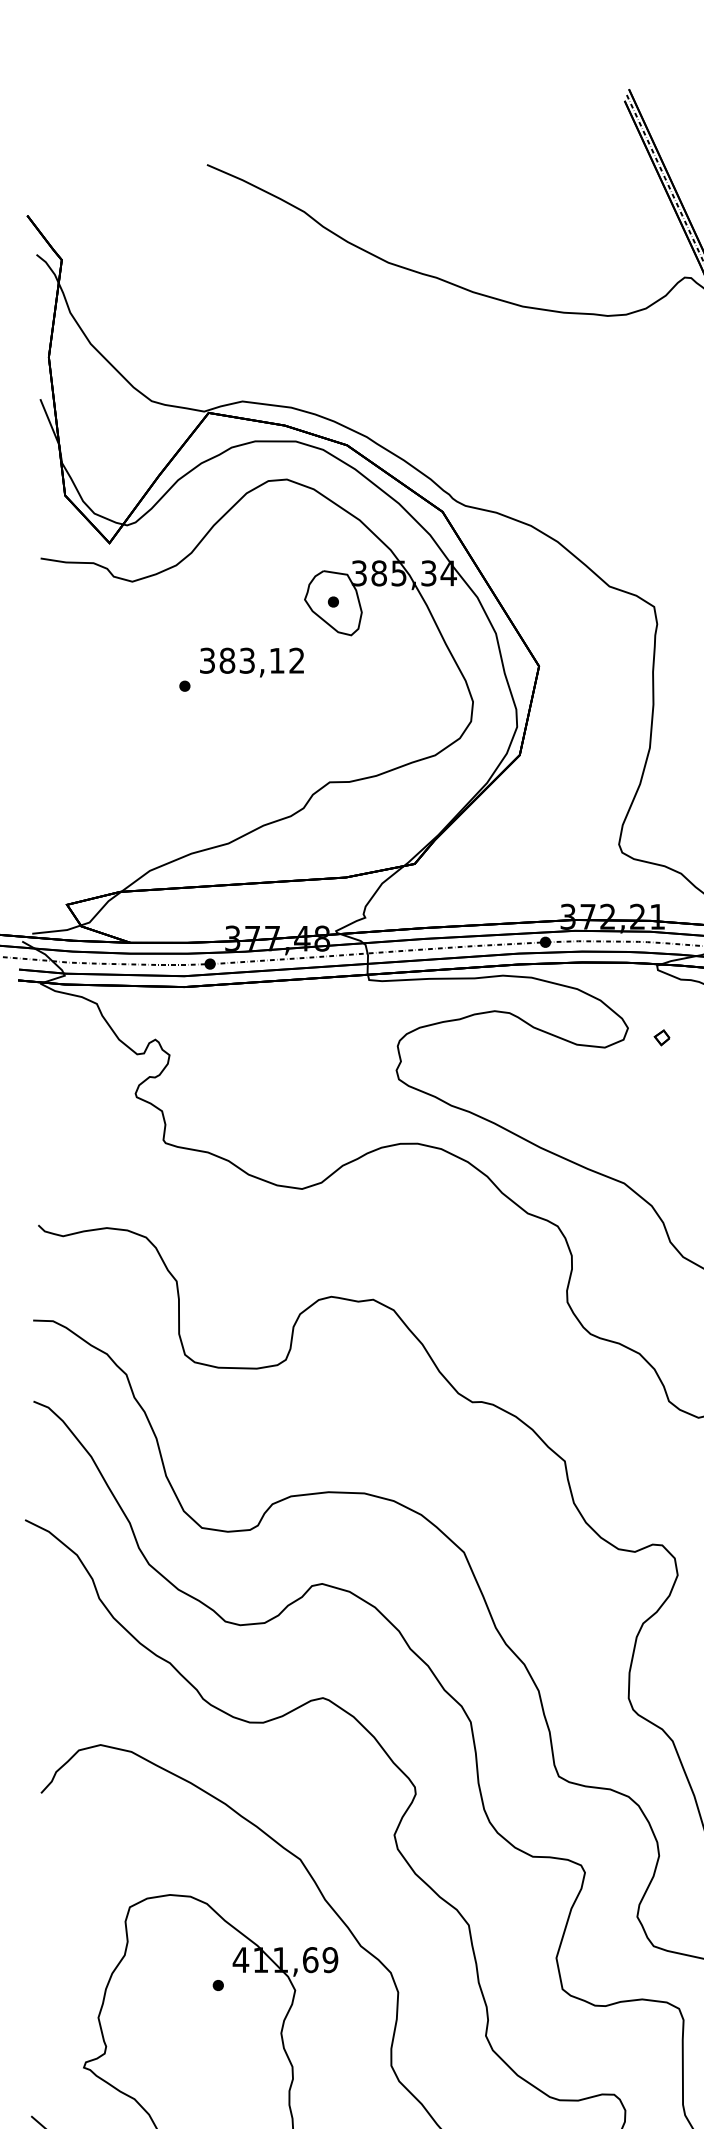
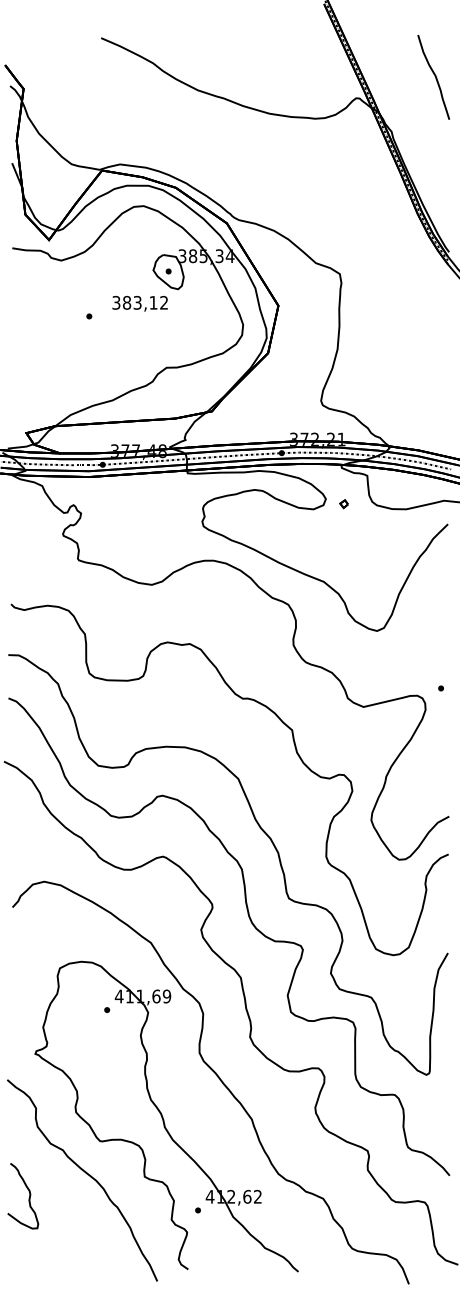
text: (250, 661) -> (139, 303), moved

